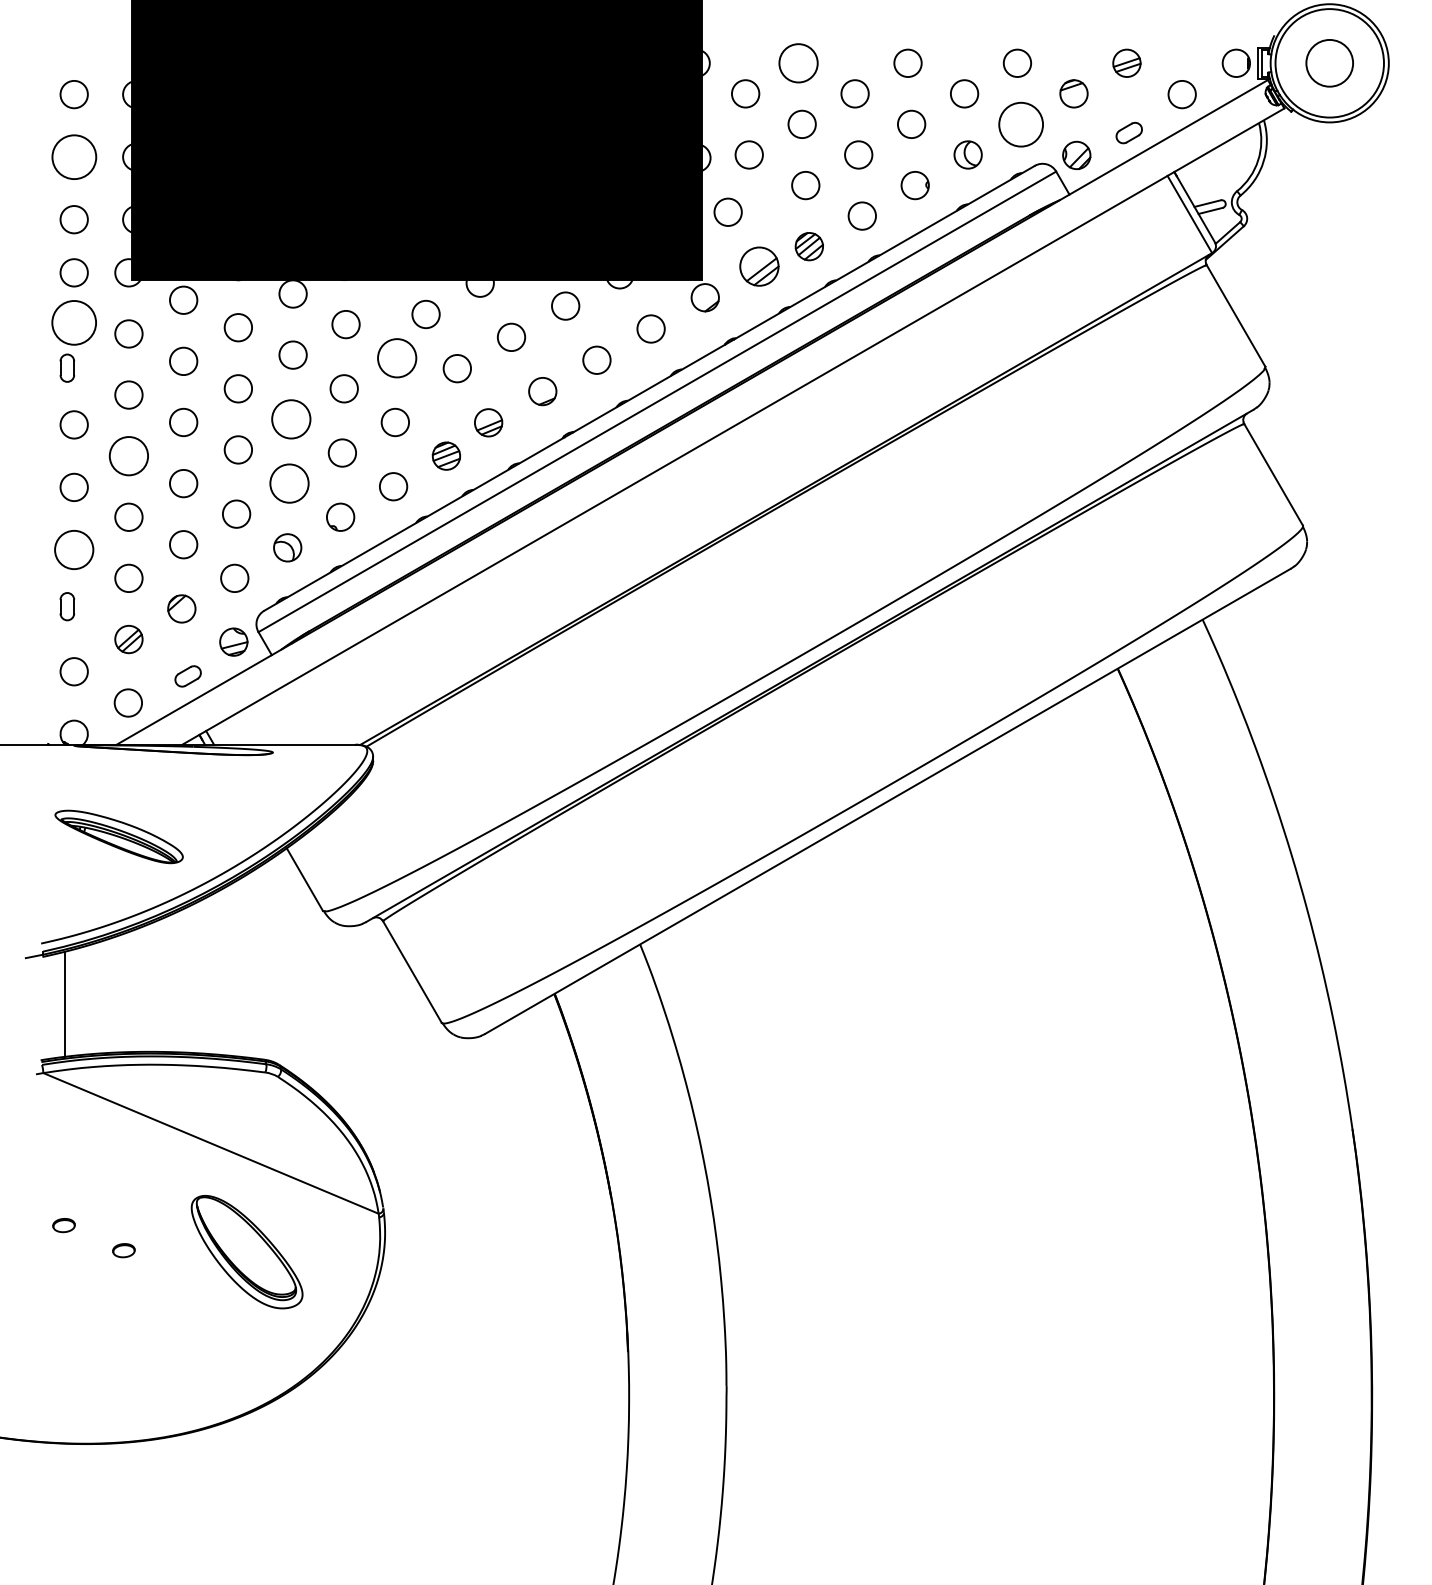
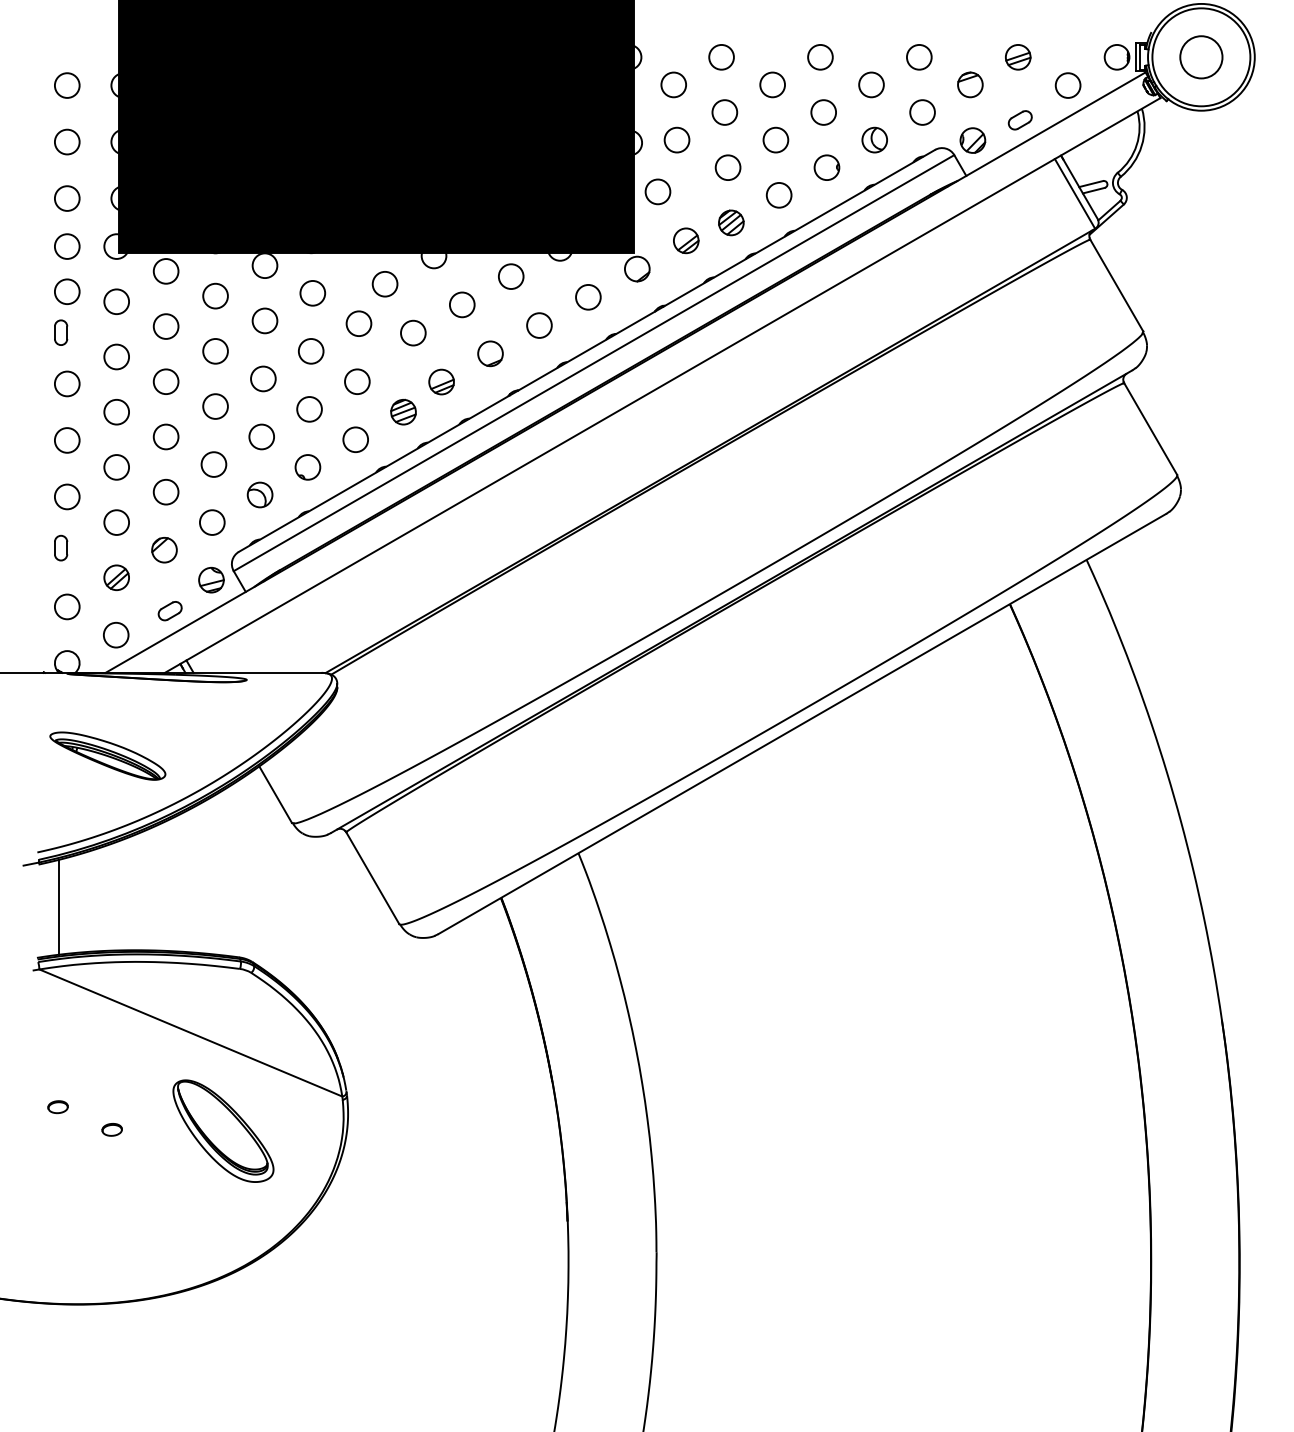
circle: (798, 63) -> (721, 57), size x0.71
circle: (1020, 123) -> (922, 111), size x0.62
circle: (73, 156) -> (66, 141), size x0.62
part: (759, 265) -> (686, 239), size x0.71
circle: (73, 322) -> (66, 291), size x0.62
circle: (396, 357) -> (358, 323), size x0.71
circle: (291, 419) -> (263, 379), size x0.71
circle: (128, 455) -> (116, 411), size x0.71
circle: (289, 483) -> (261, 436), size x0.71
circle: (73, 549) -> (66, 496), size x0.71

